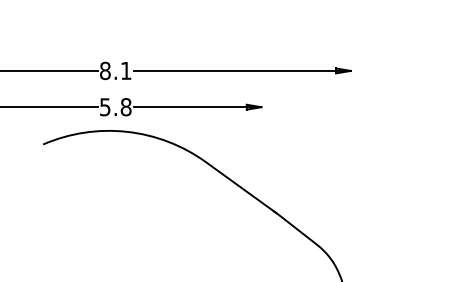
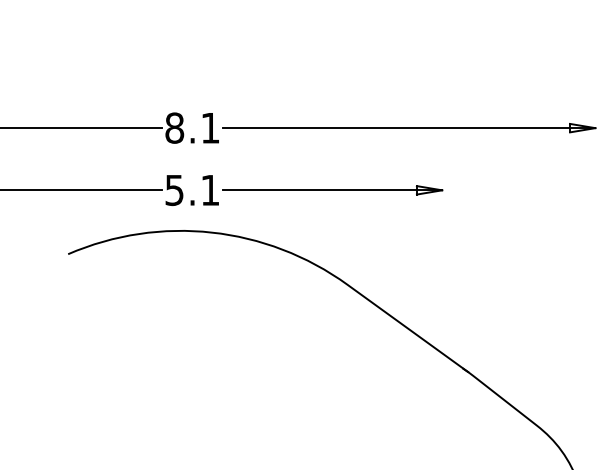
text: (125, 107) -> (209, 190), 5.8 -> 5.1

